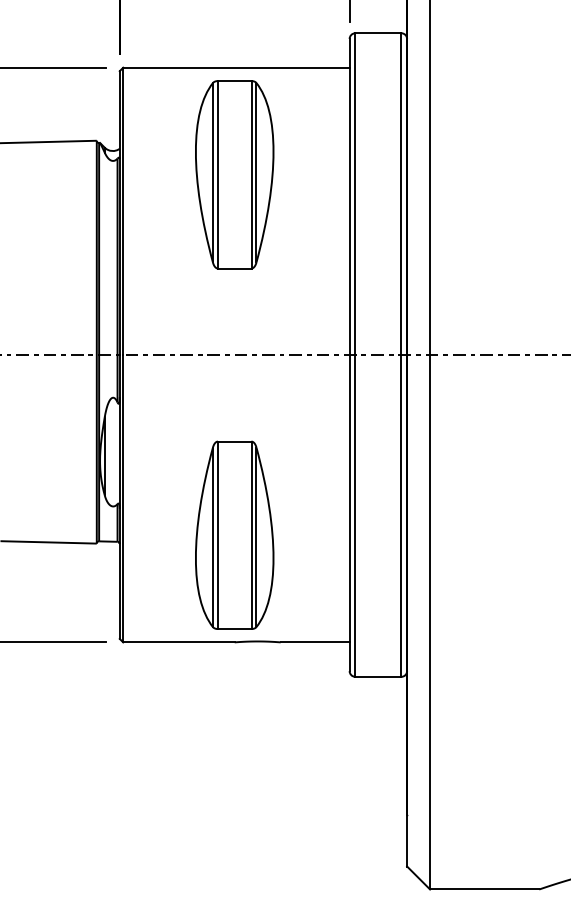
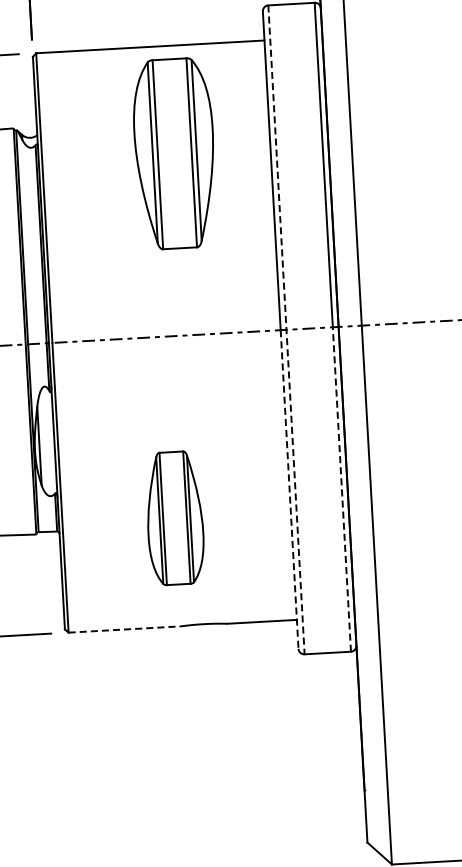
part: (234, 174) -> (174, 153), moved
line: (355, 355) -> (286, 330), solid -> dashed
line: (349, 513) -> (289, 489), solid -> dashed
line: (401, 515) -> (342, 489), solid -> dashed
part: (234, 534) -> (174, 517), size x0.7
line: (178, 642) -> (124, 629), solid -> dashed

